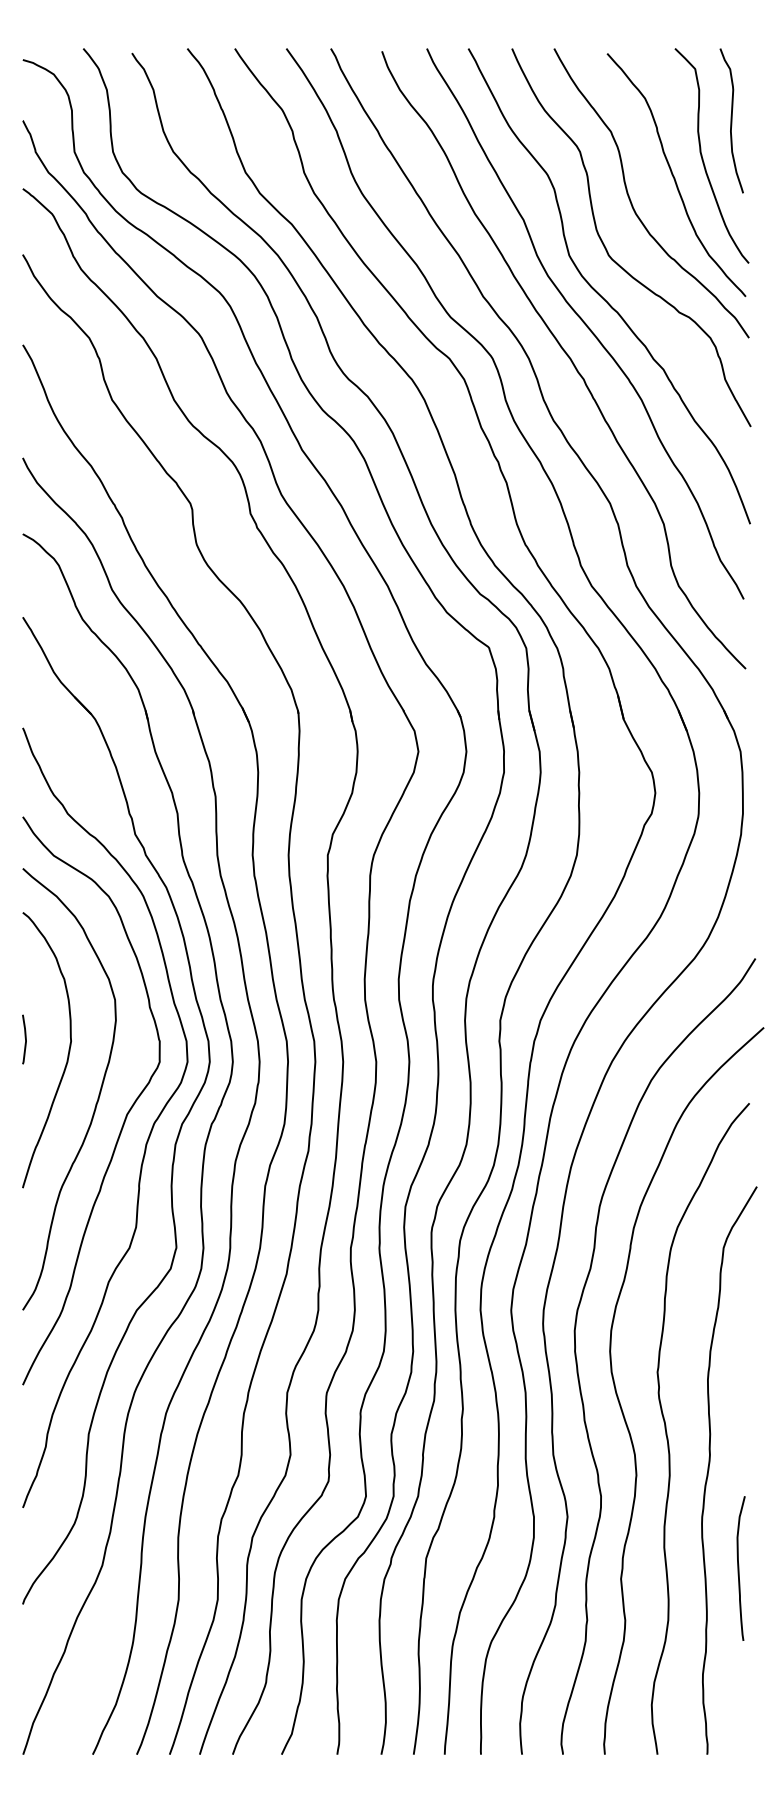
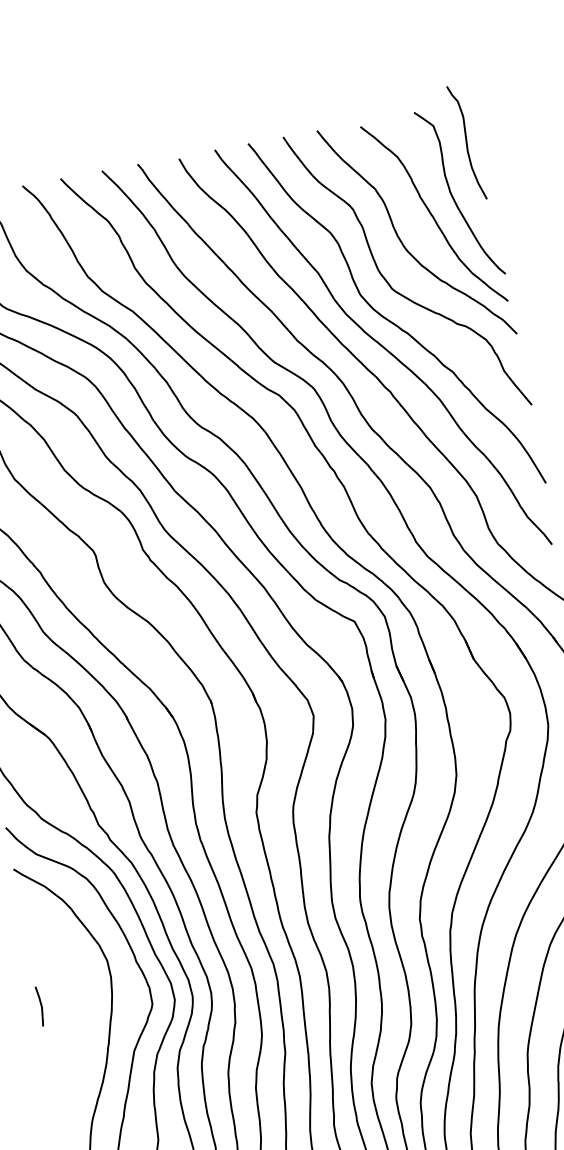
curve: (731, 120) -> (466, 142), moved
curve: (67, 1054) -> (77, 1011), removed

